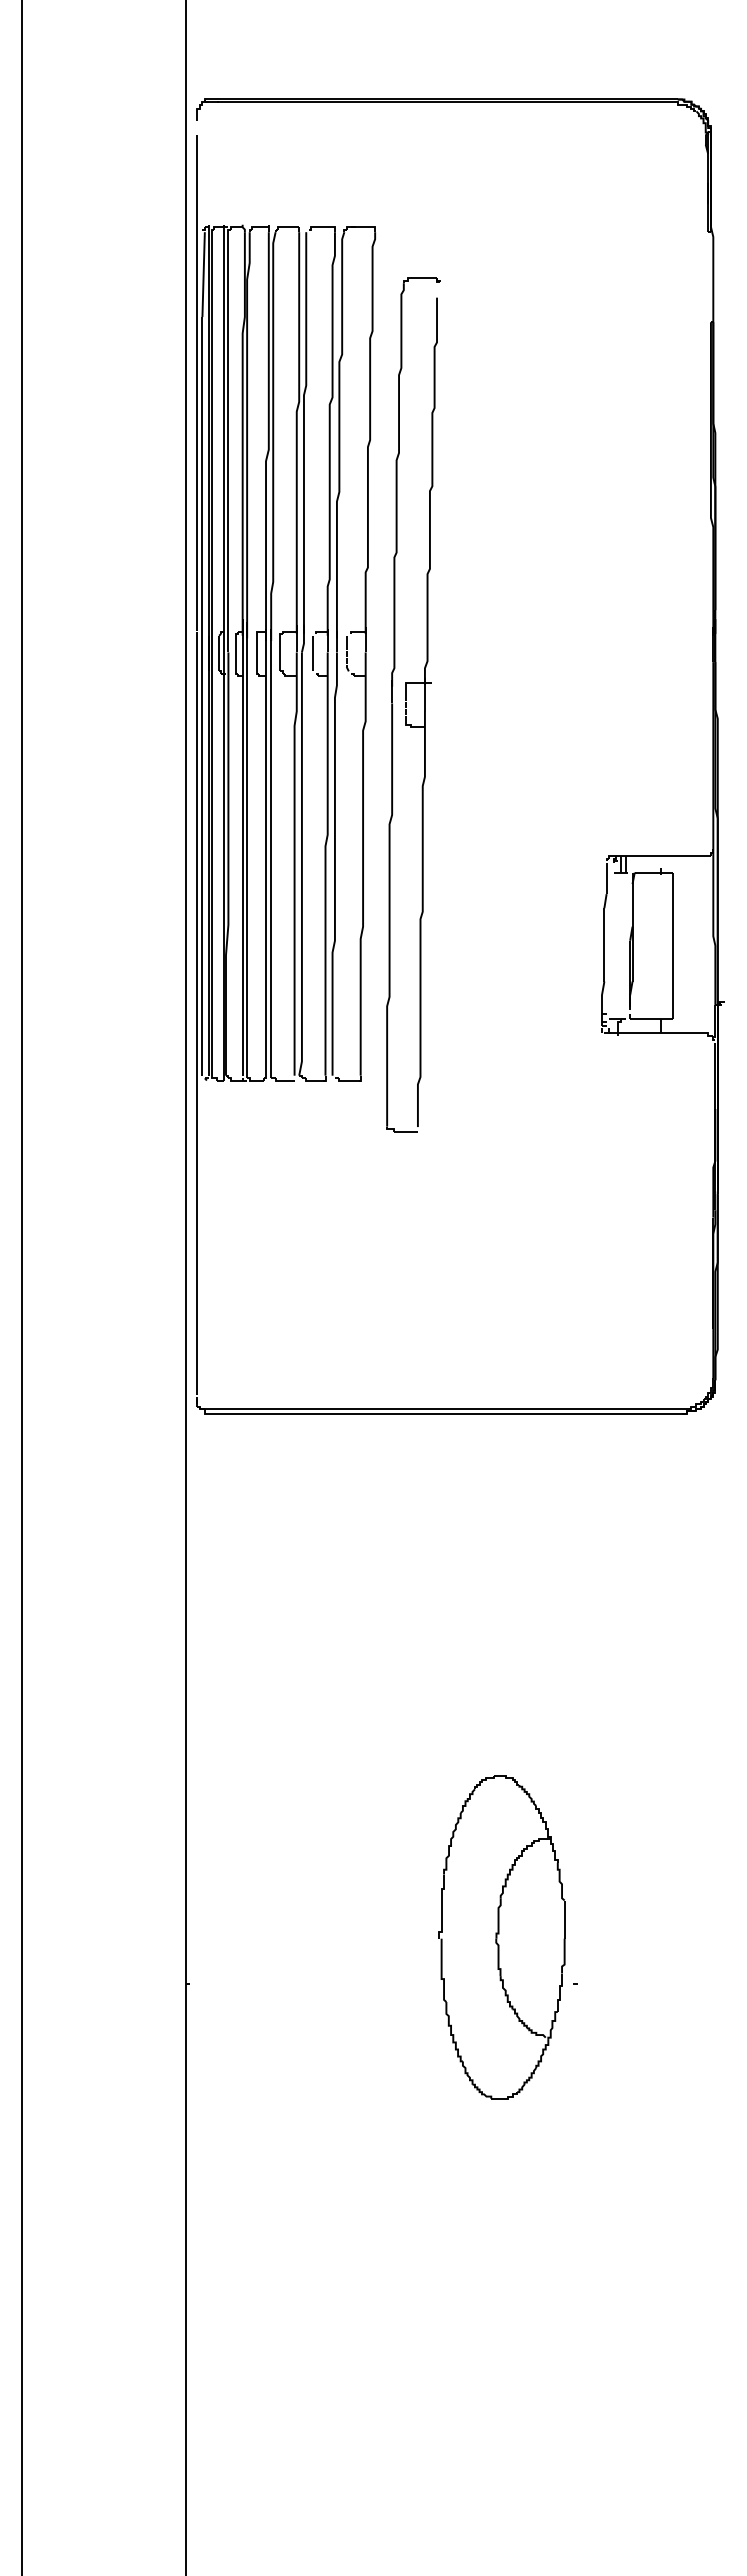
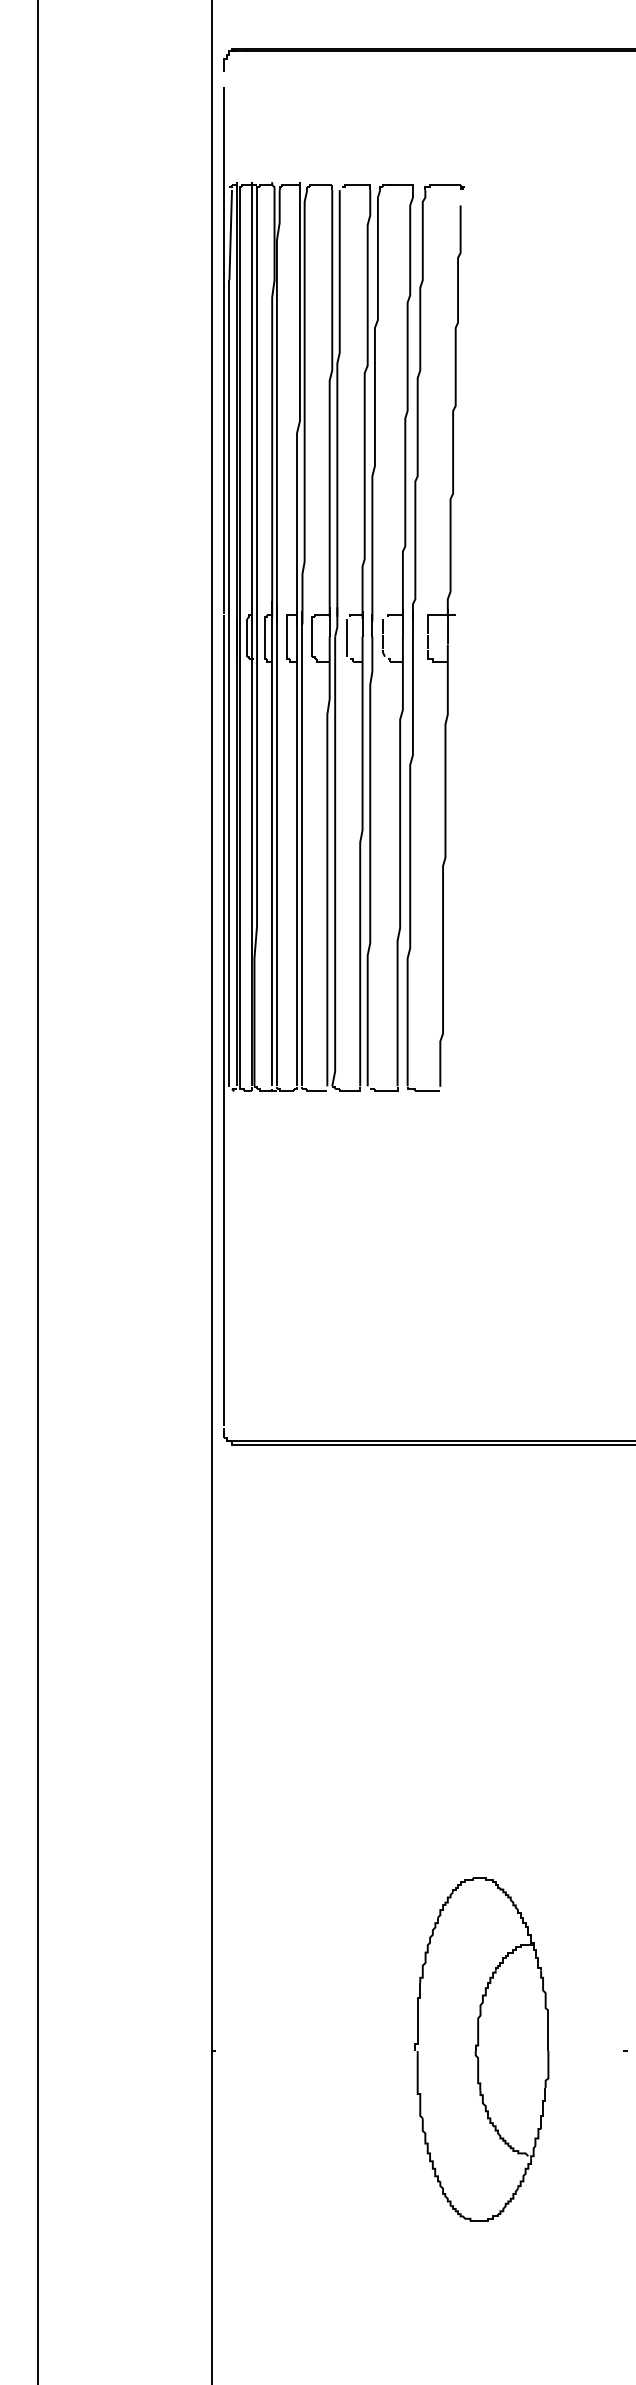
part: (406, 704) -> (428, 637), moved
part: (501, 1937) -> (481, 2049), moved

